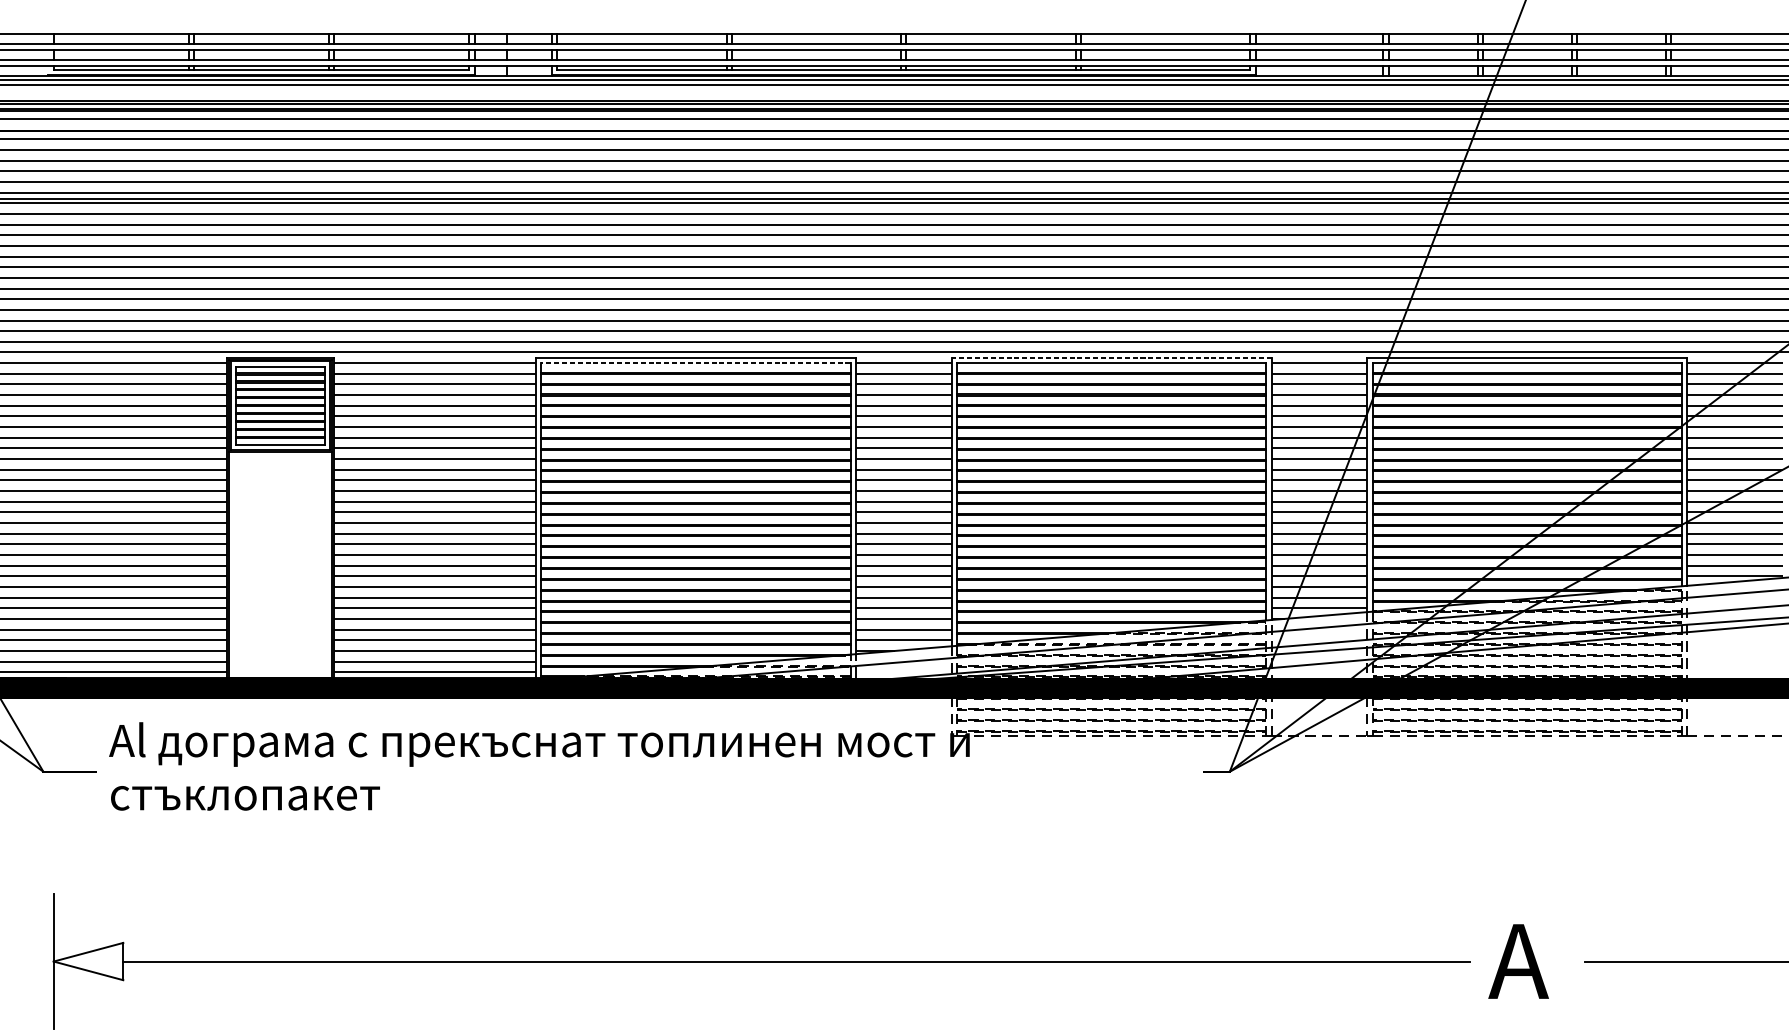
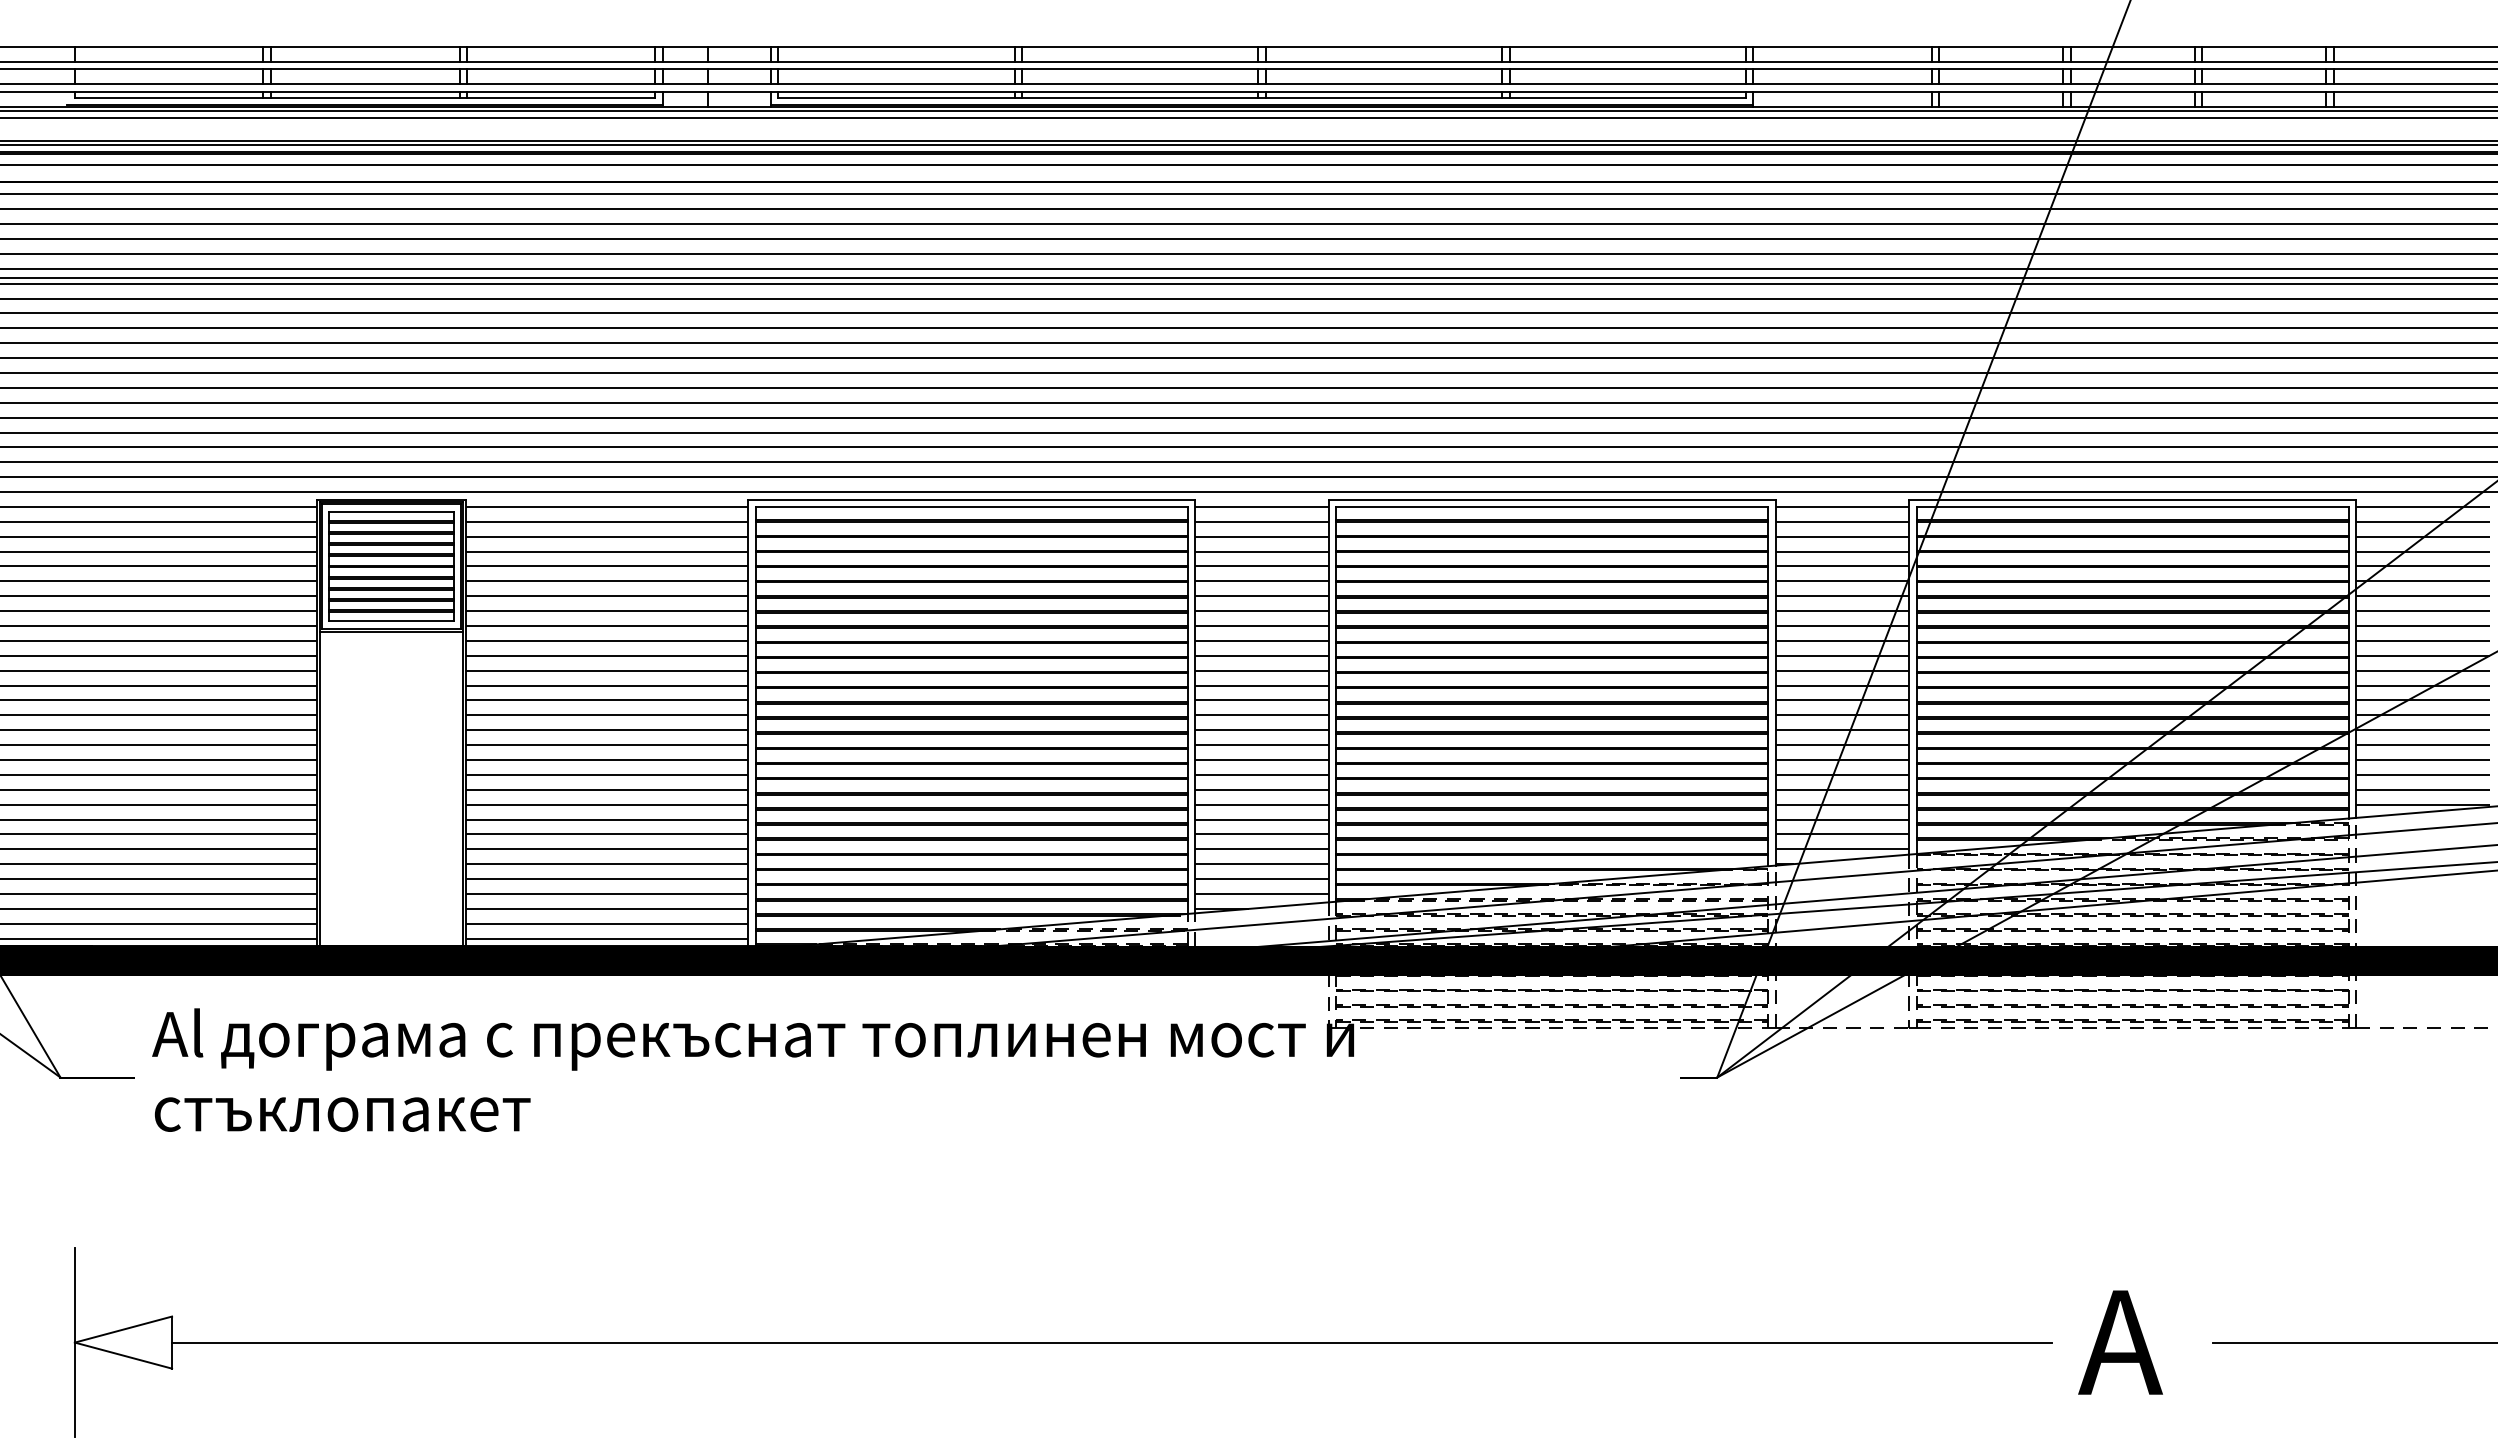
line: (1111, 357) -> (1551, 499), dashed -> solid
line: (695, 362) -> (971, 506), dashed -> solid

